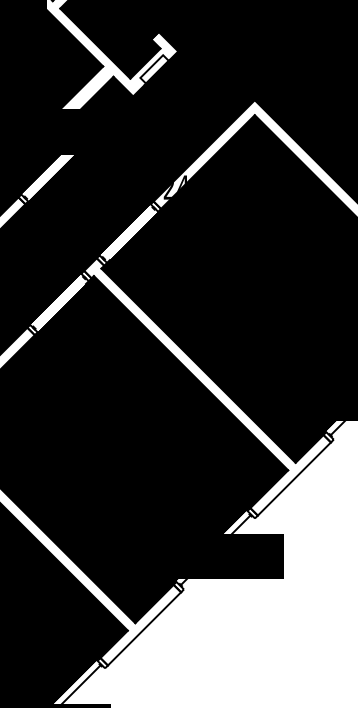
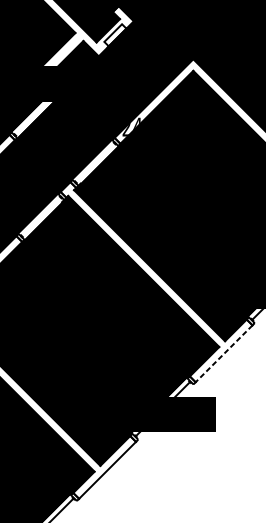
line: (294, 479) -> (224, 354), solid -> dashed

